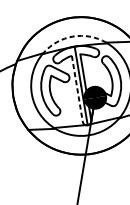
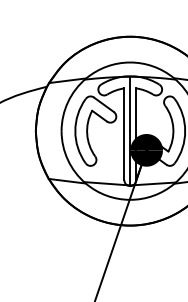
arc: (73, 36) -> (130, 62), dashed -> solid
line: (77, 88) -> (124, 134), dashed -> solid

